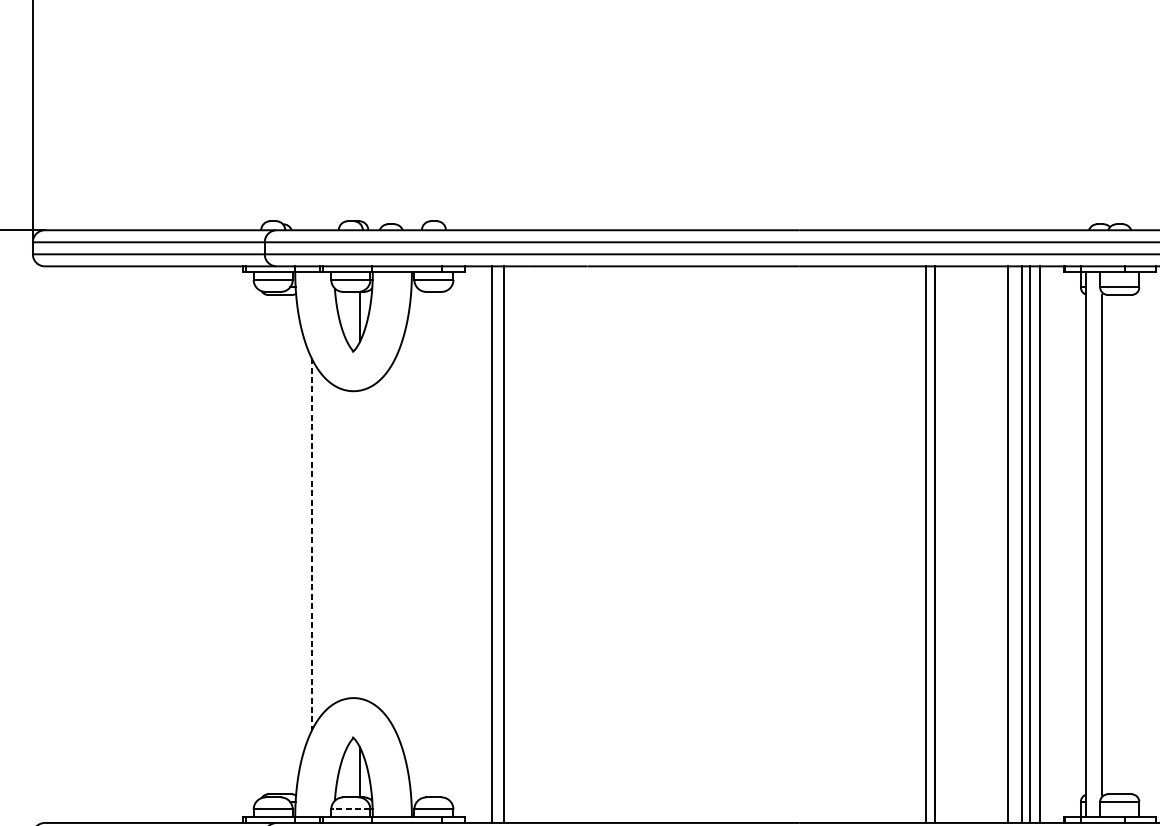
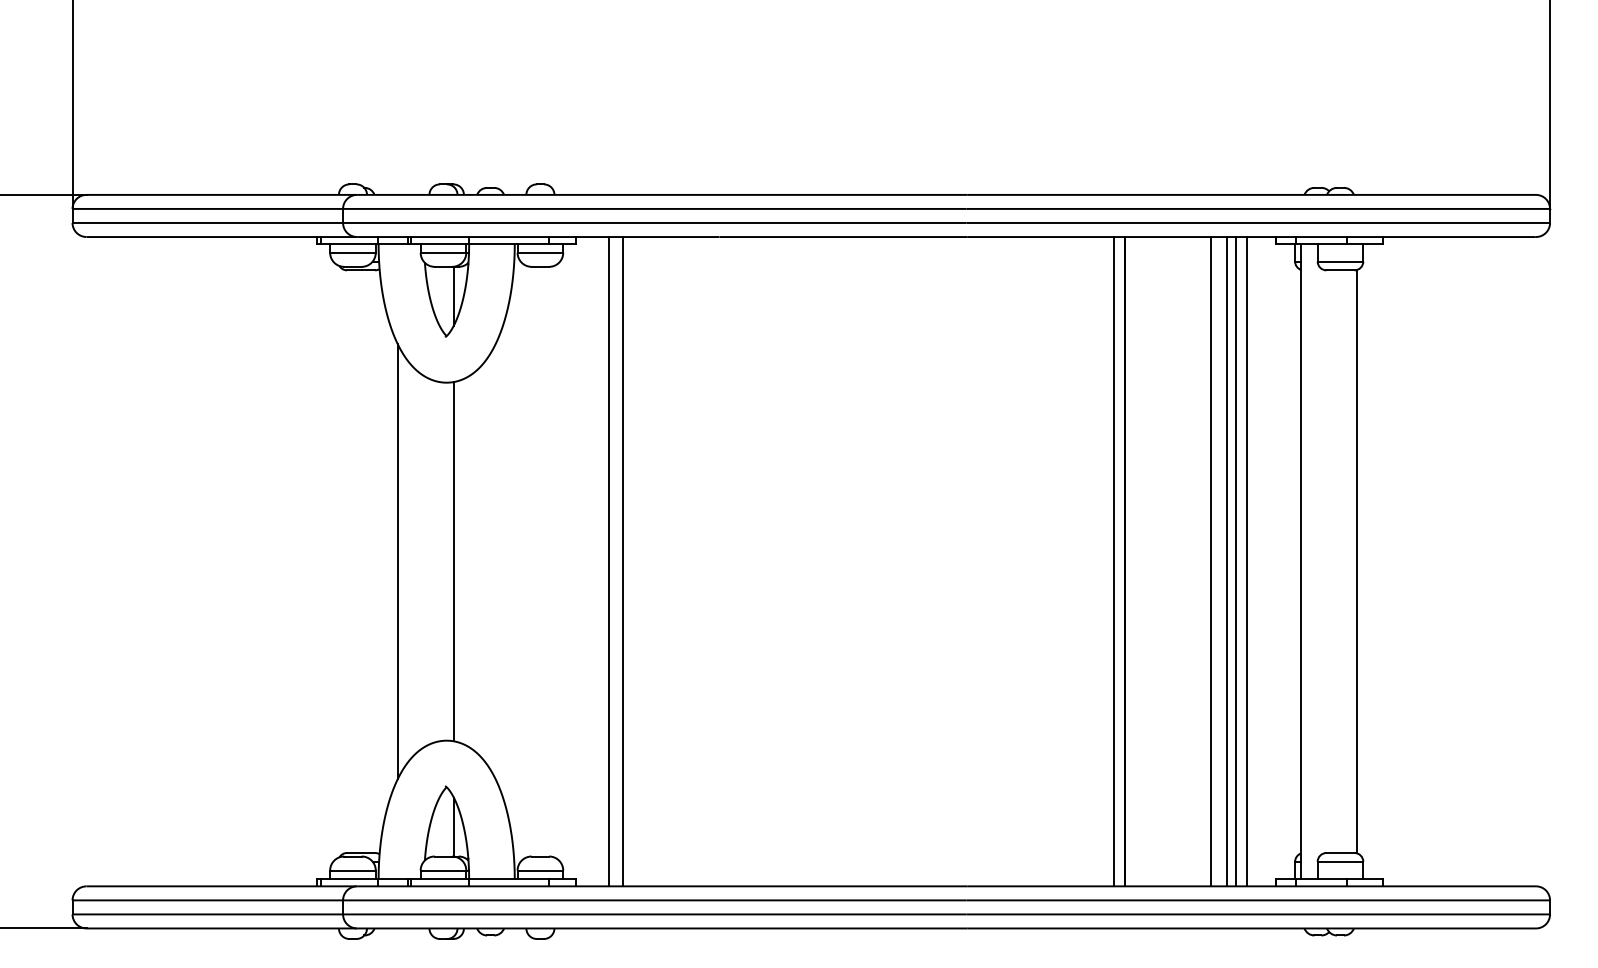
line: (311, 544) -> (397, 561), dashed -> solid
line: (359, 544) -> (453, 561), added
line: (1102, 544) -> (1357, 561), moved
line: (351, 809) -> (444, 870), dashed -> solid

